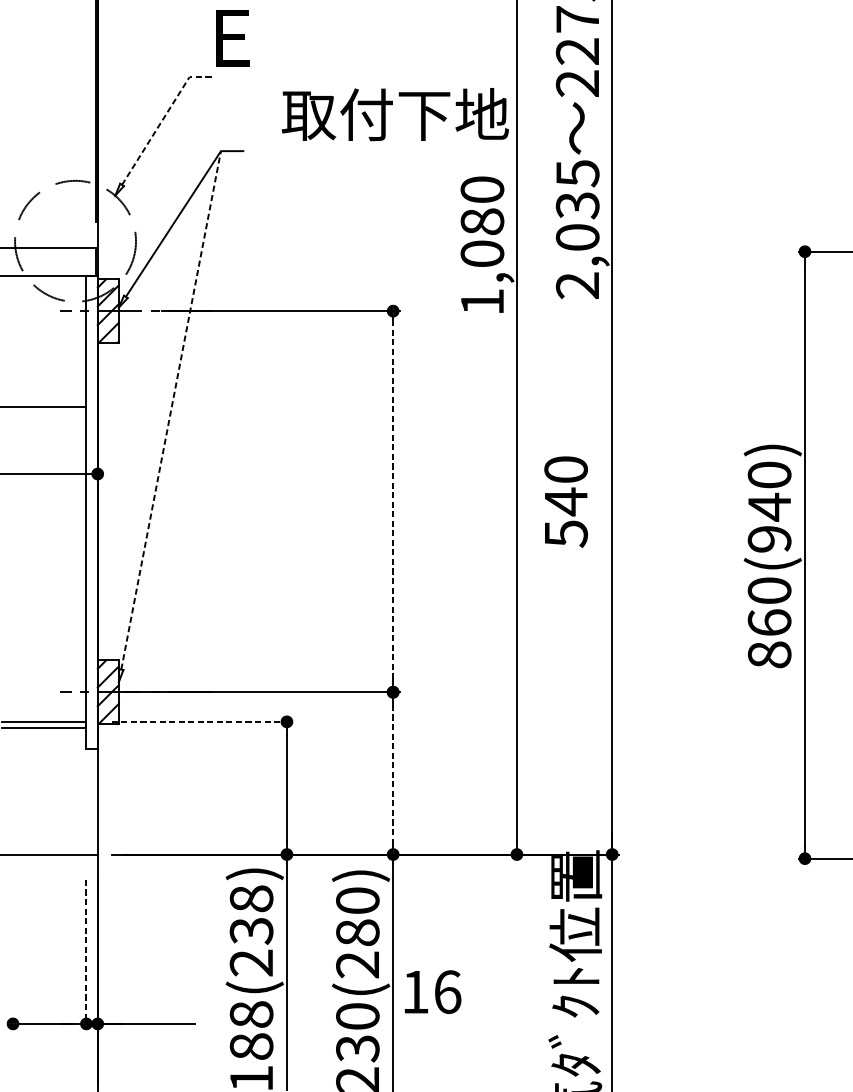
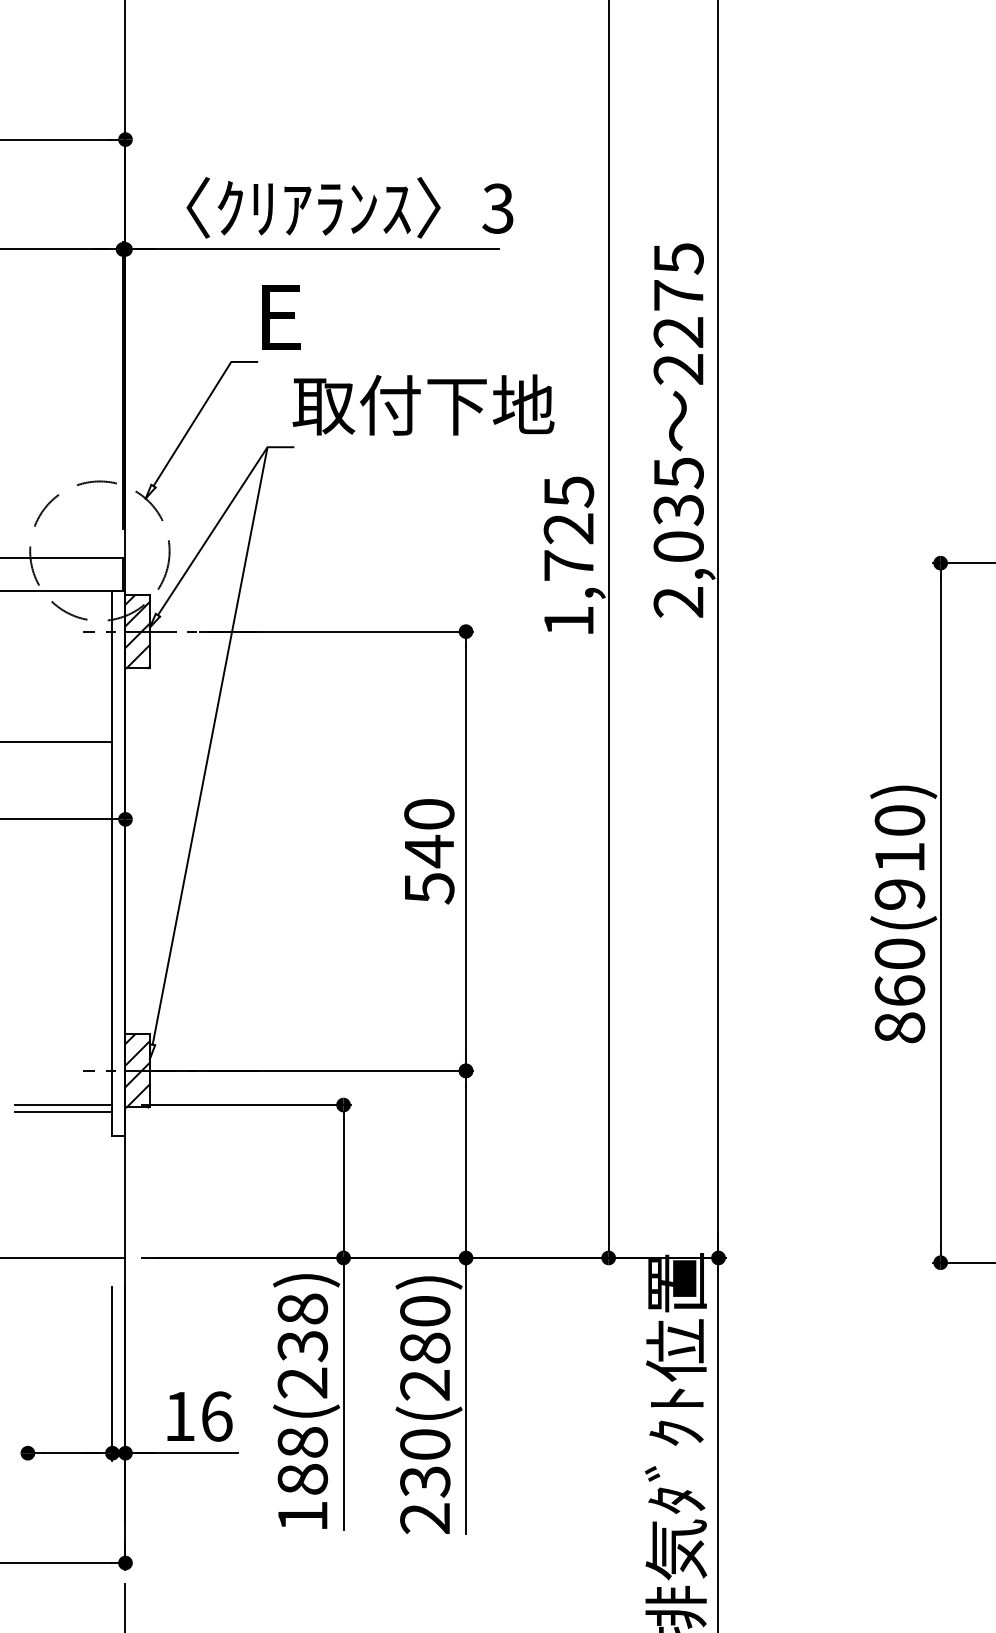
text: (395, 114) -> (423, 404), moved
line: (162, 120) -> (200, 411), dashed -> solid
text: (482, 221) -> (568, 528), 1,080 -> 1,725
line: (171, 409) -> (210, 745), dashed -> solid
line: (393, 501) -> (466, 851), dashed -> solid
text: (566, 501) -> (429, 851), moved
text: (769, 507) -> (899, 857), 860(940) -> 860(910)
line: (202, 722) -> (246, 1105), dashed -> solid
line: (393, 773) -> (466, 1164), dashed -> solid
line: (86, 954) -> (112, 1373), dashed -> solid
text: (432, 992) -> (199, 1416), moved

